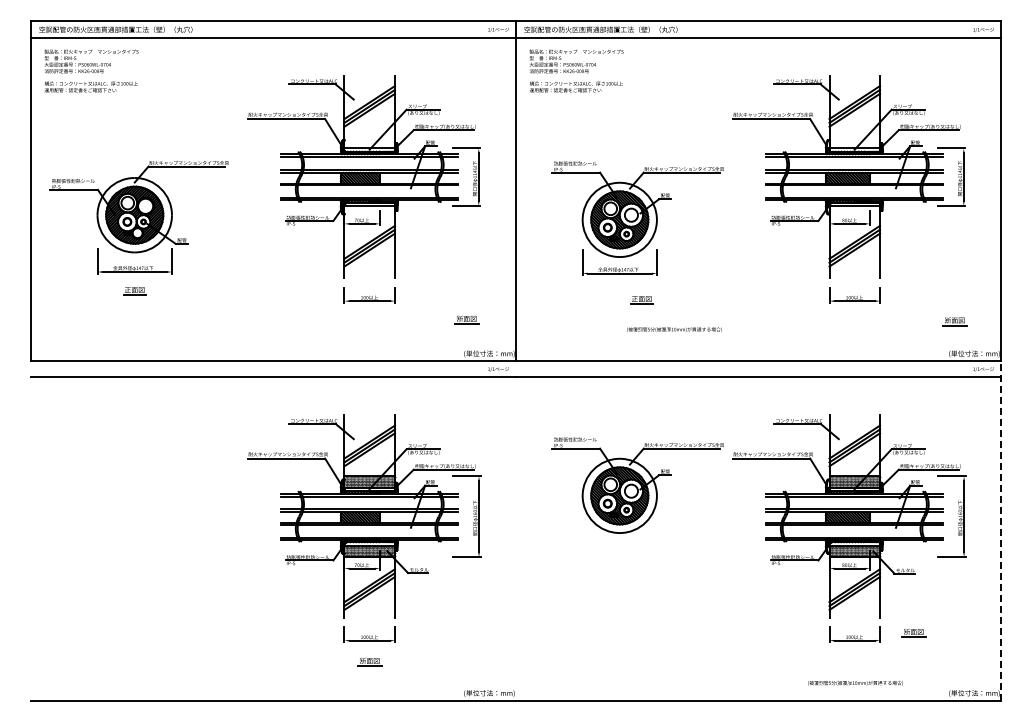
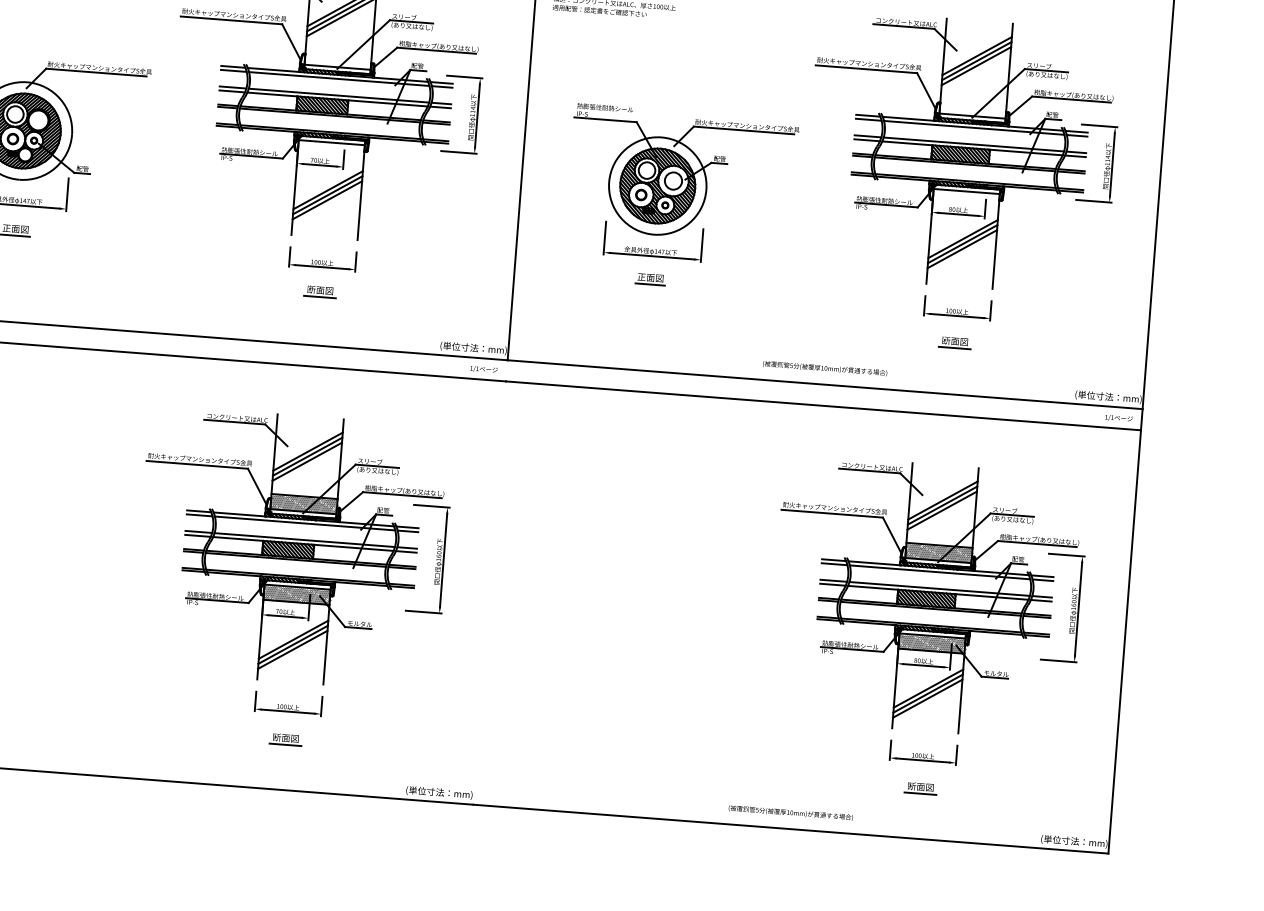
part: (641, 300) -> (650, 279), moved
part: (466, 319) -> (320, 291), moved
part: (954, 321) -> (954, 342), moved
text: (674, 329) -> (825, 368), moved
part: (637, 485) -> (654, 535), removed
line: (1001, 530) -> (1126, 631), dashed -> solid
part: (913, 633) -> (920, 789), moved
text: (855, 683) -> (790, 813), moved

